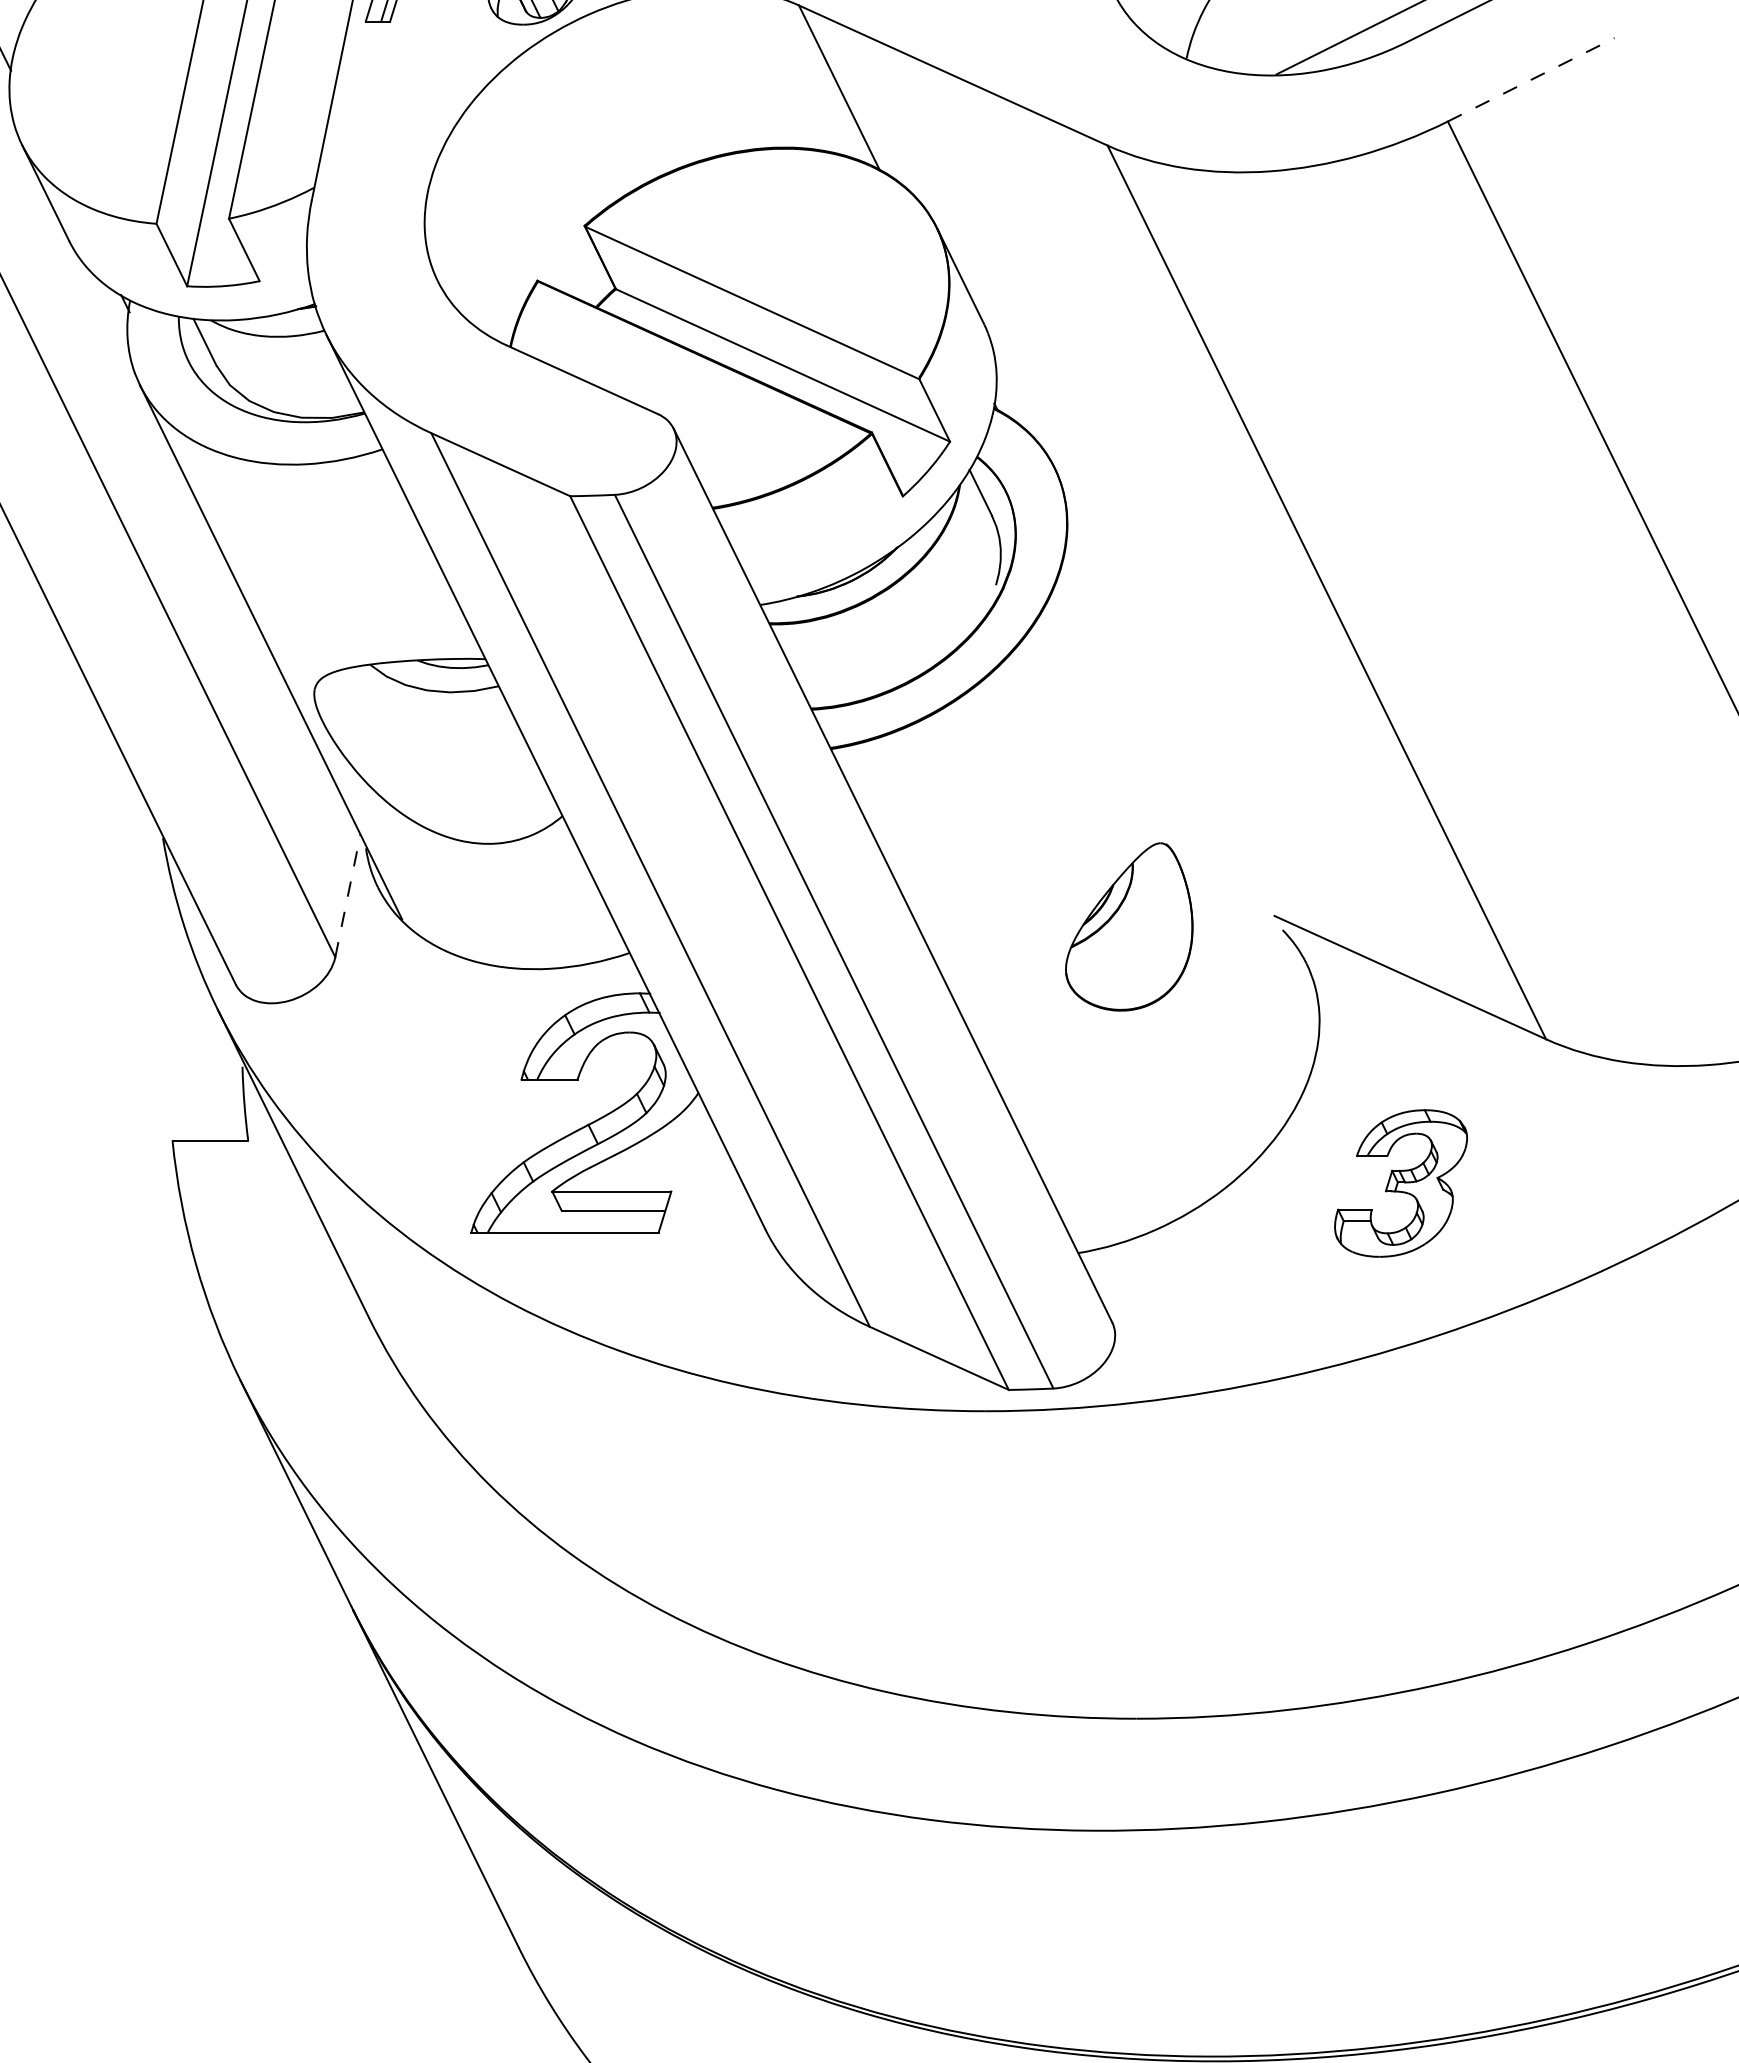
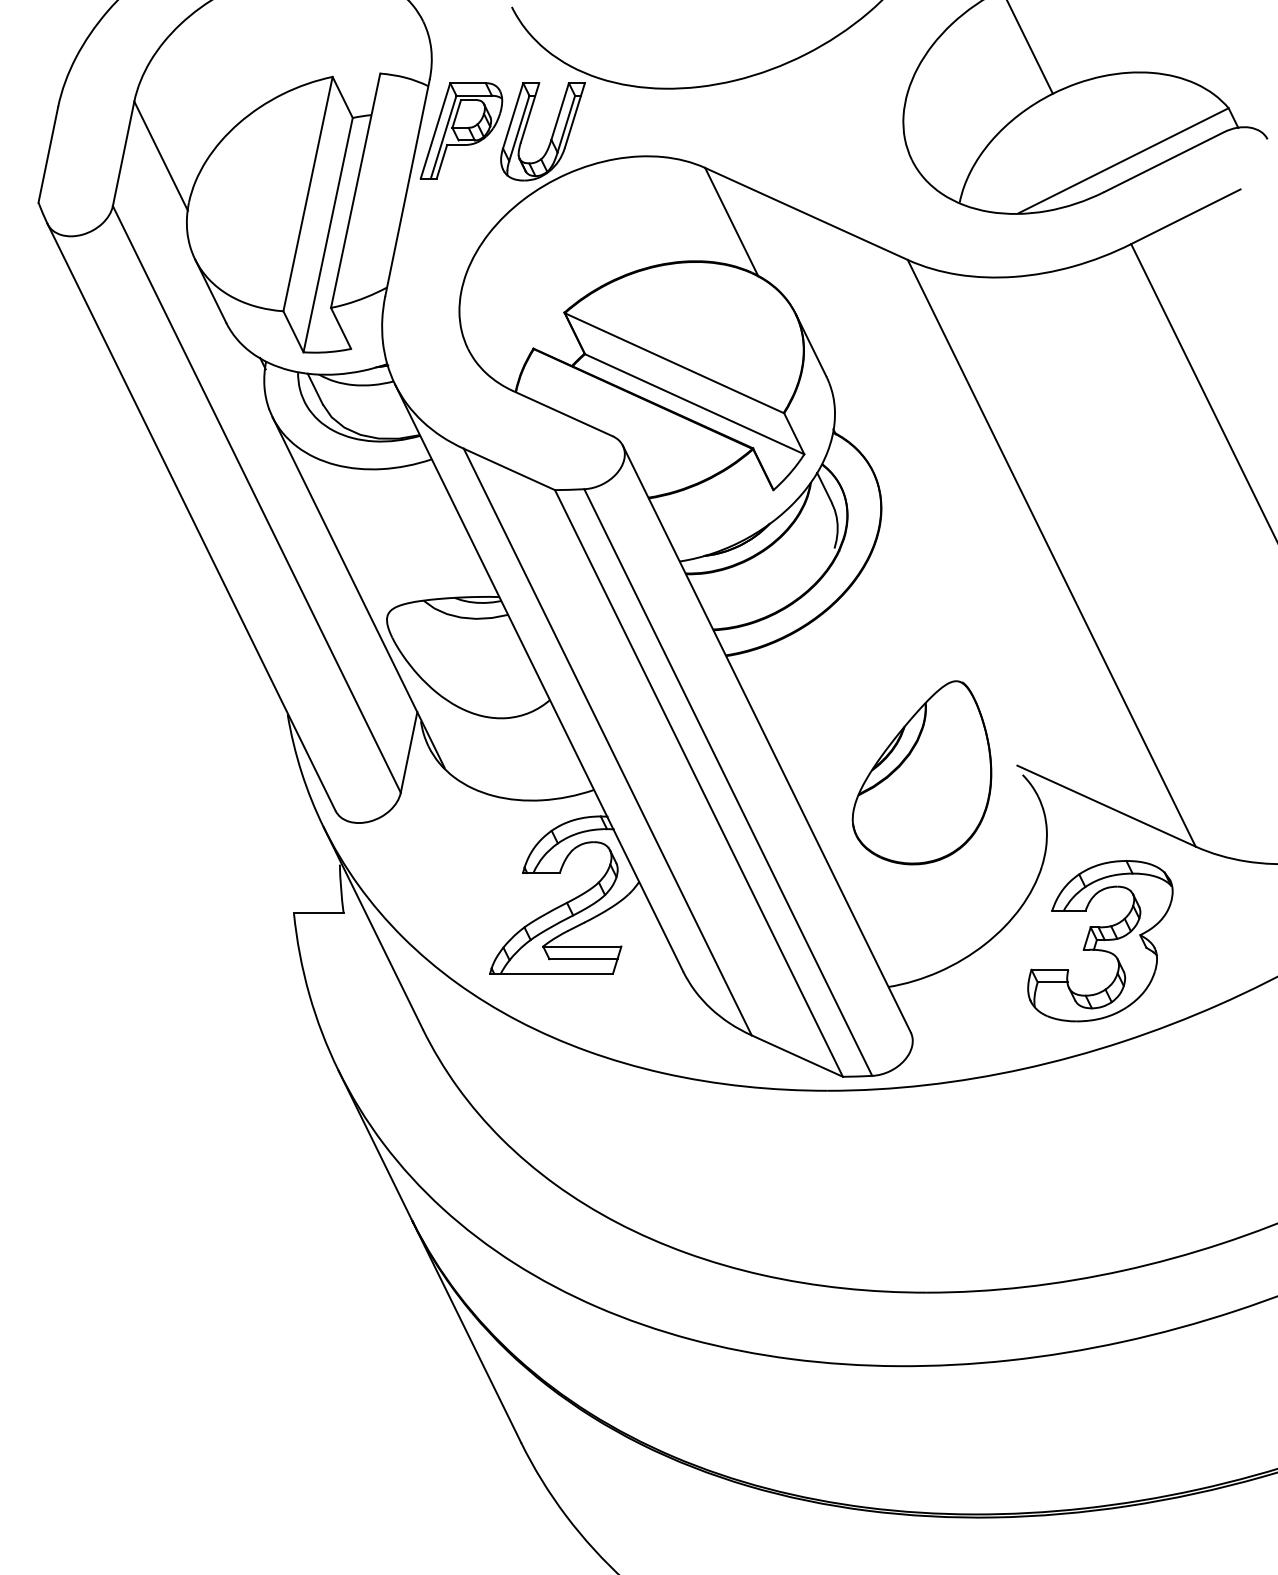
line: (1532, 79) -> (1186, 216), dashed -> solid
line: (348, 895) -> (409, 752), dashed -> solid
part: (1128, 926) -> (921, 772), size x1.67
part: (1401, 1183) -> (1100, 941), size x1.67

